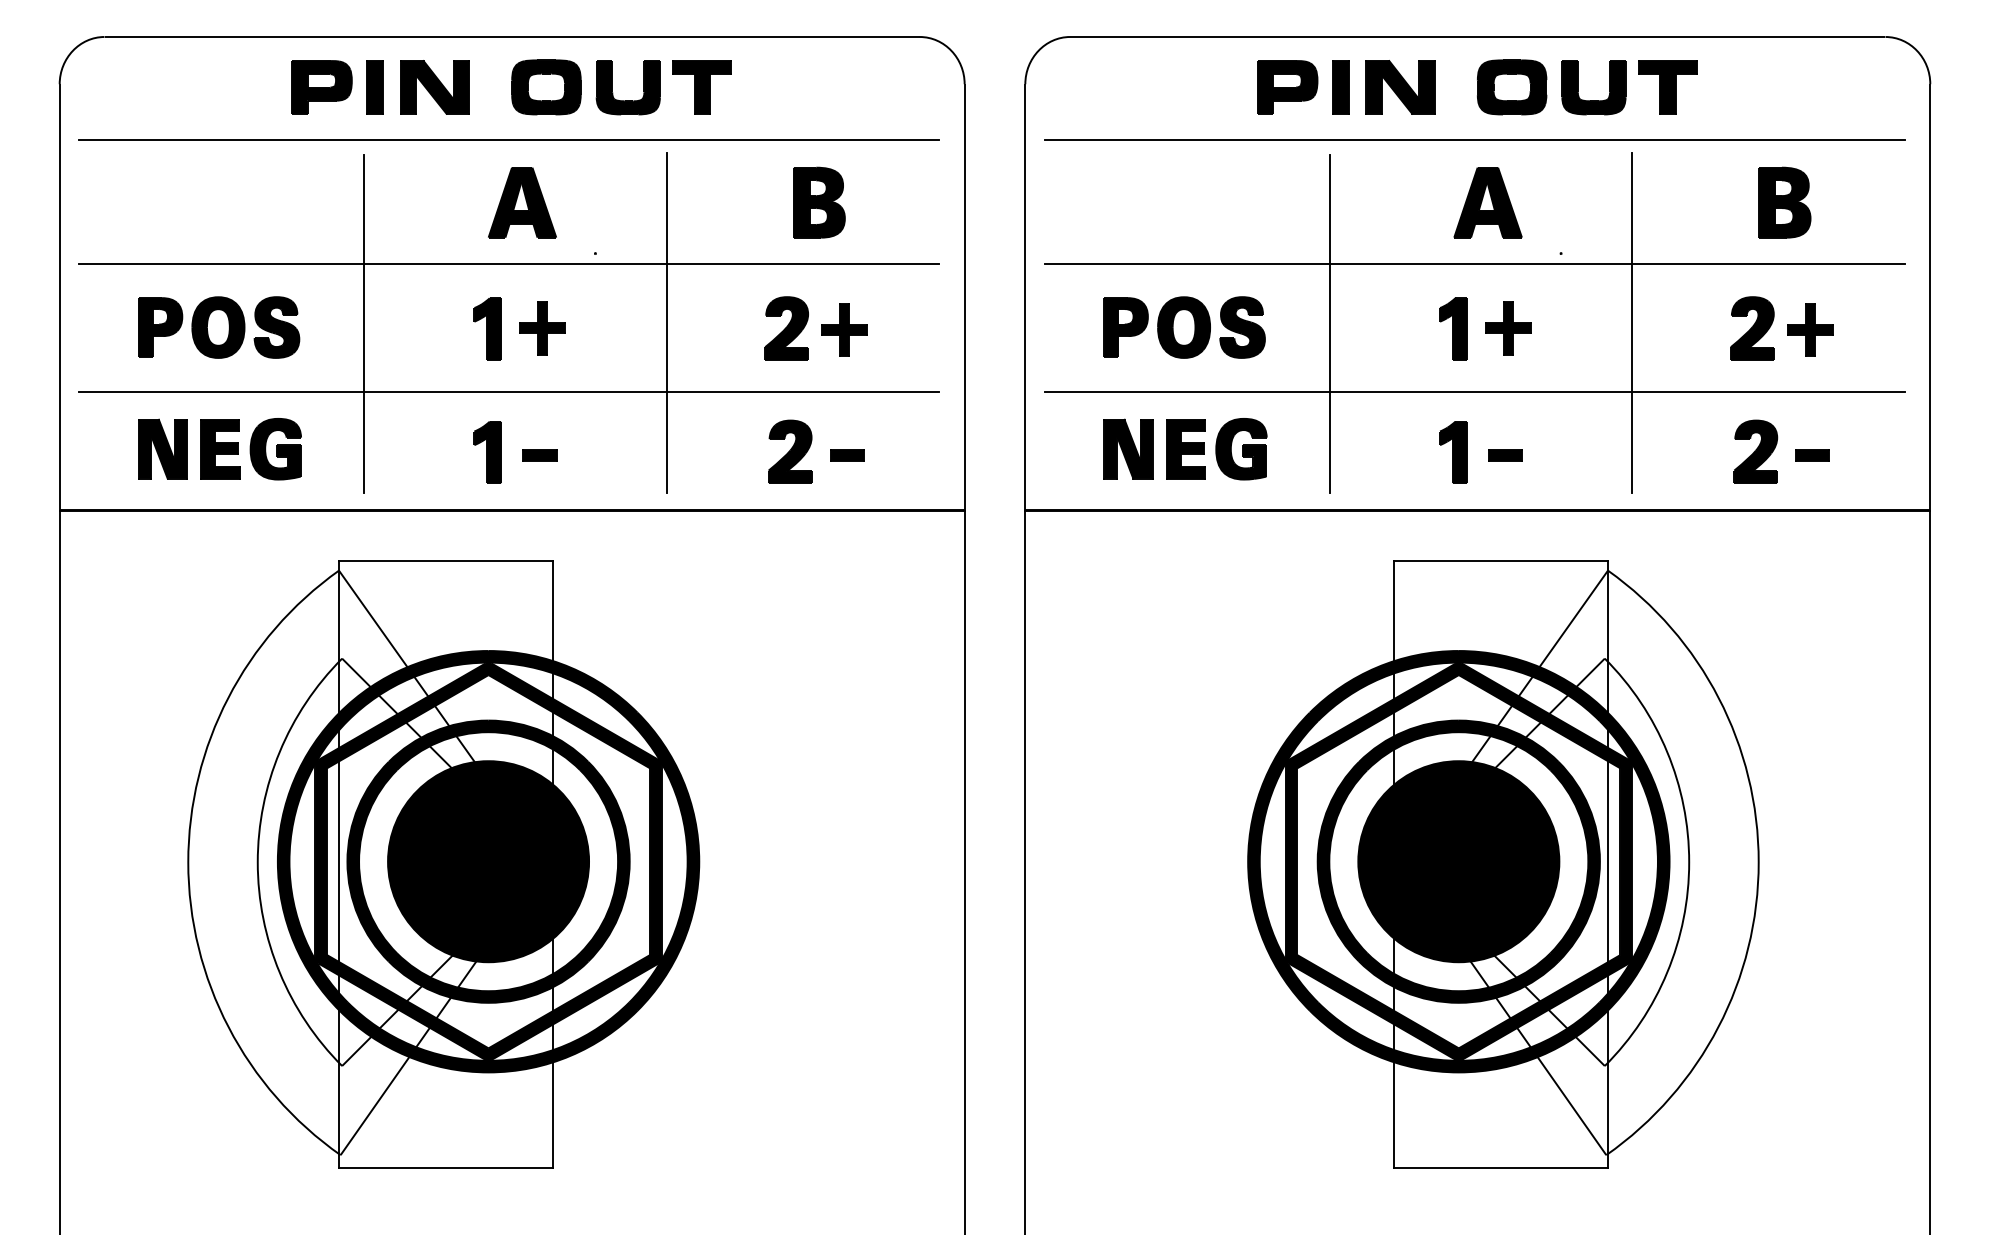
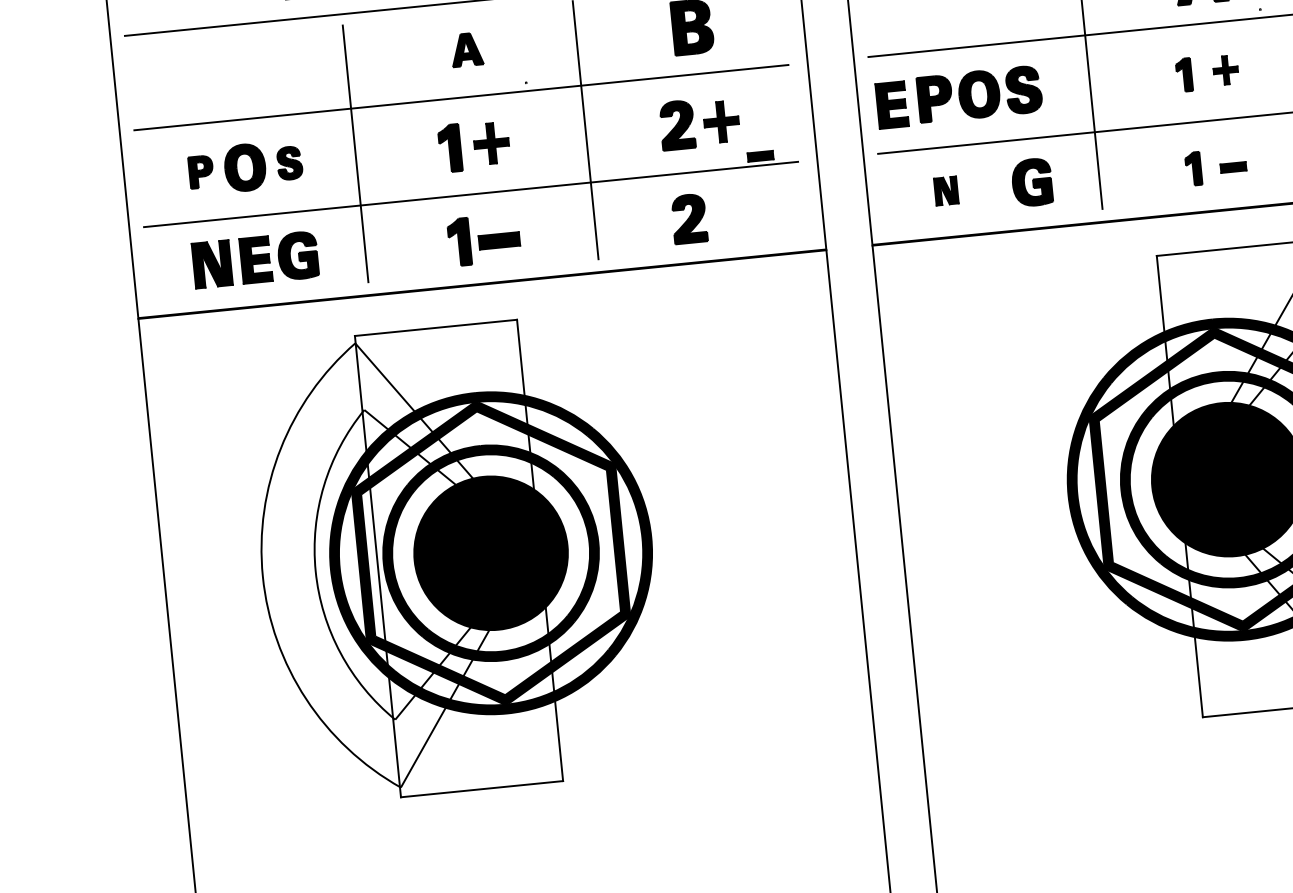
part: (522, 202) -> (466, 49), size x0.6
part: (160, 327) -> (201, 172), size x0.7
part: (276, 327) -> (289, 163), size x0.7
part: (1453, 328) -> (1184, 74), size x0.7
part: (1508, 328) -> (1226, 70), size x0.7
part: (1128, 448) -> (946, 190), size x0.6
part: (1185, 449) -> (891, 105), moved
part: (1453, 452) -> (1193, 168), size x0.7
part: (539, 455) -> (499, 240), size x1.6
part: (847, 455) -> (760, 156), moved

